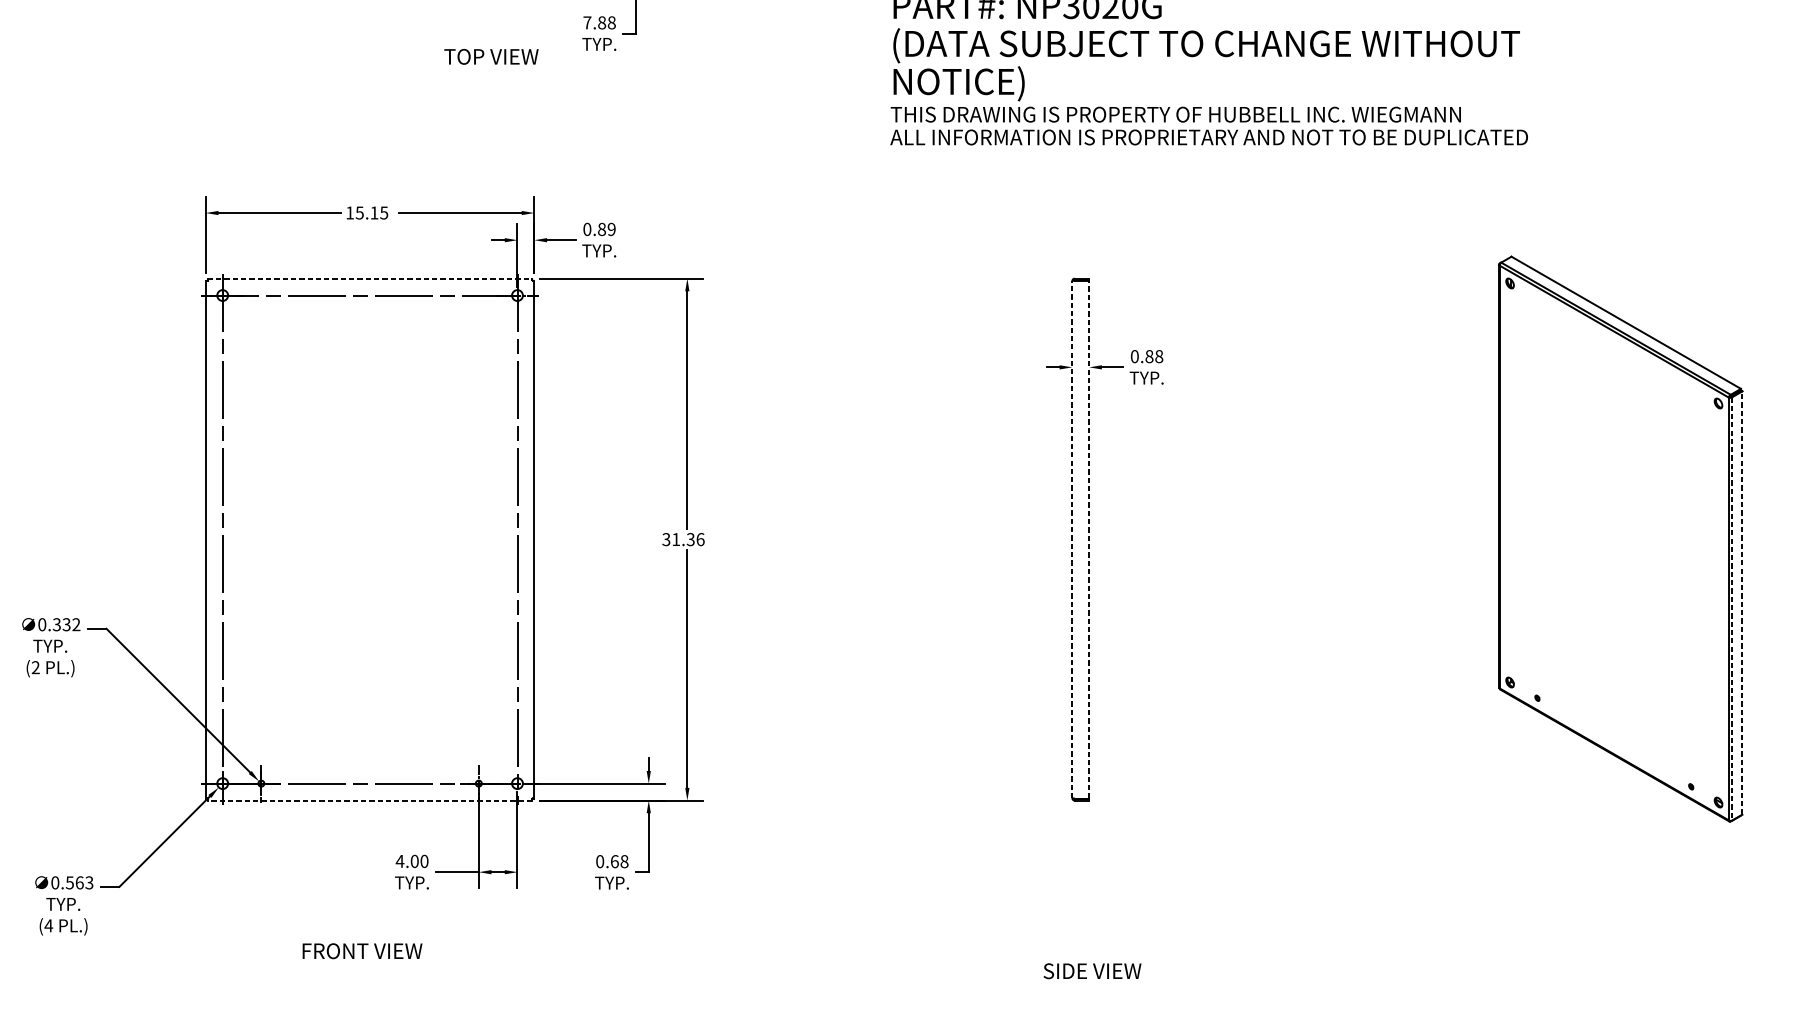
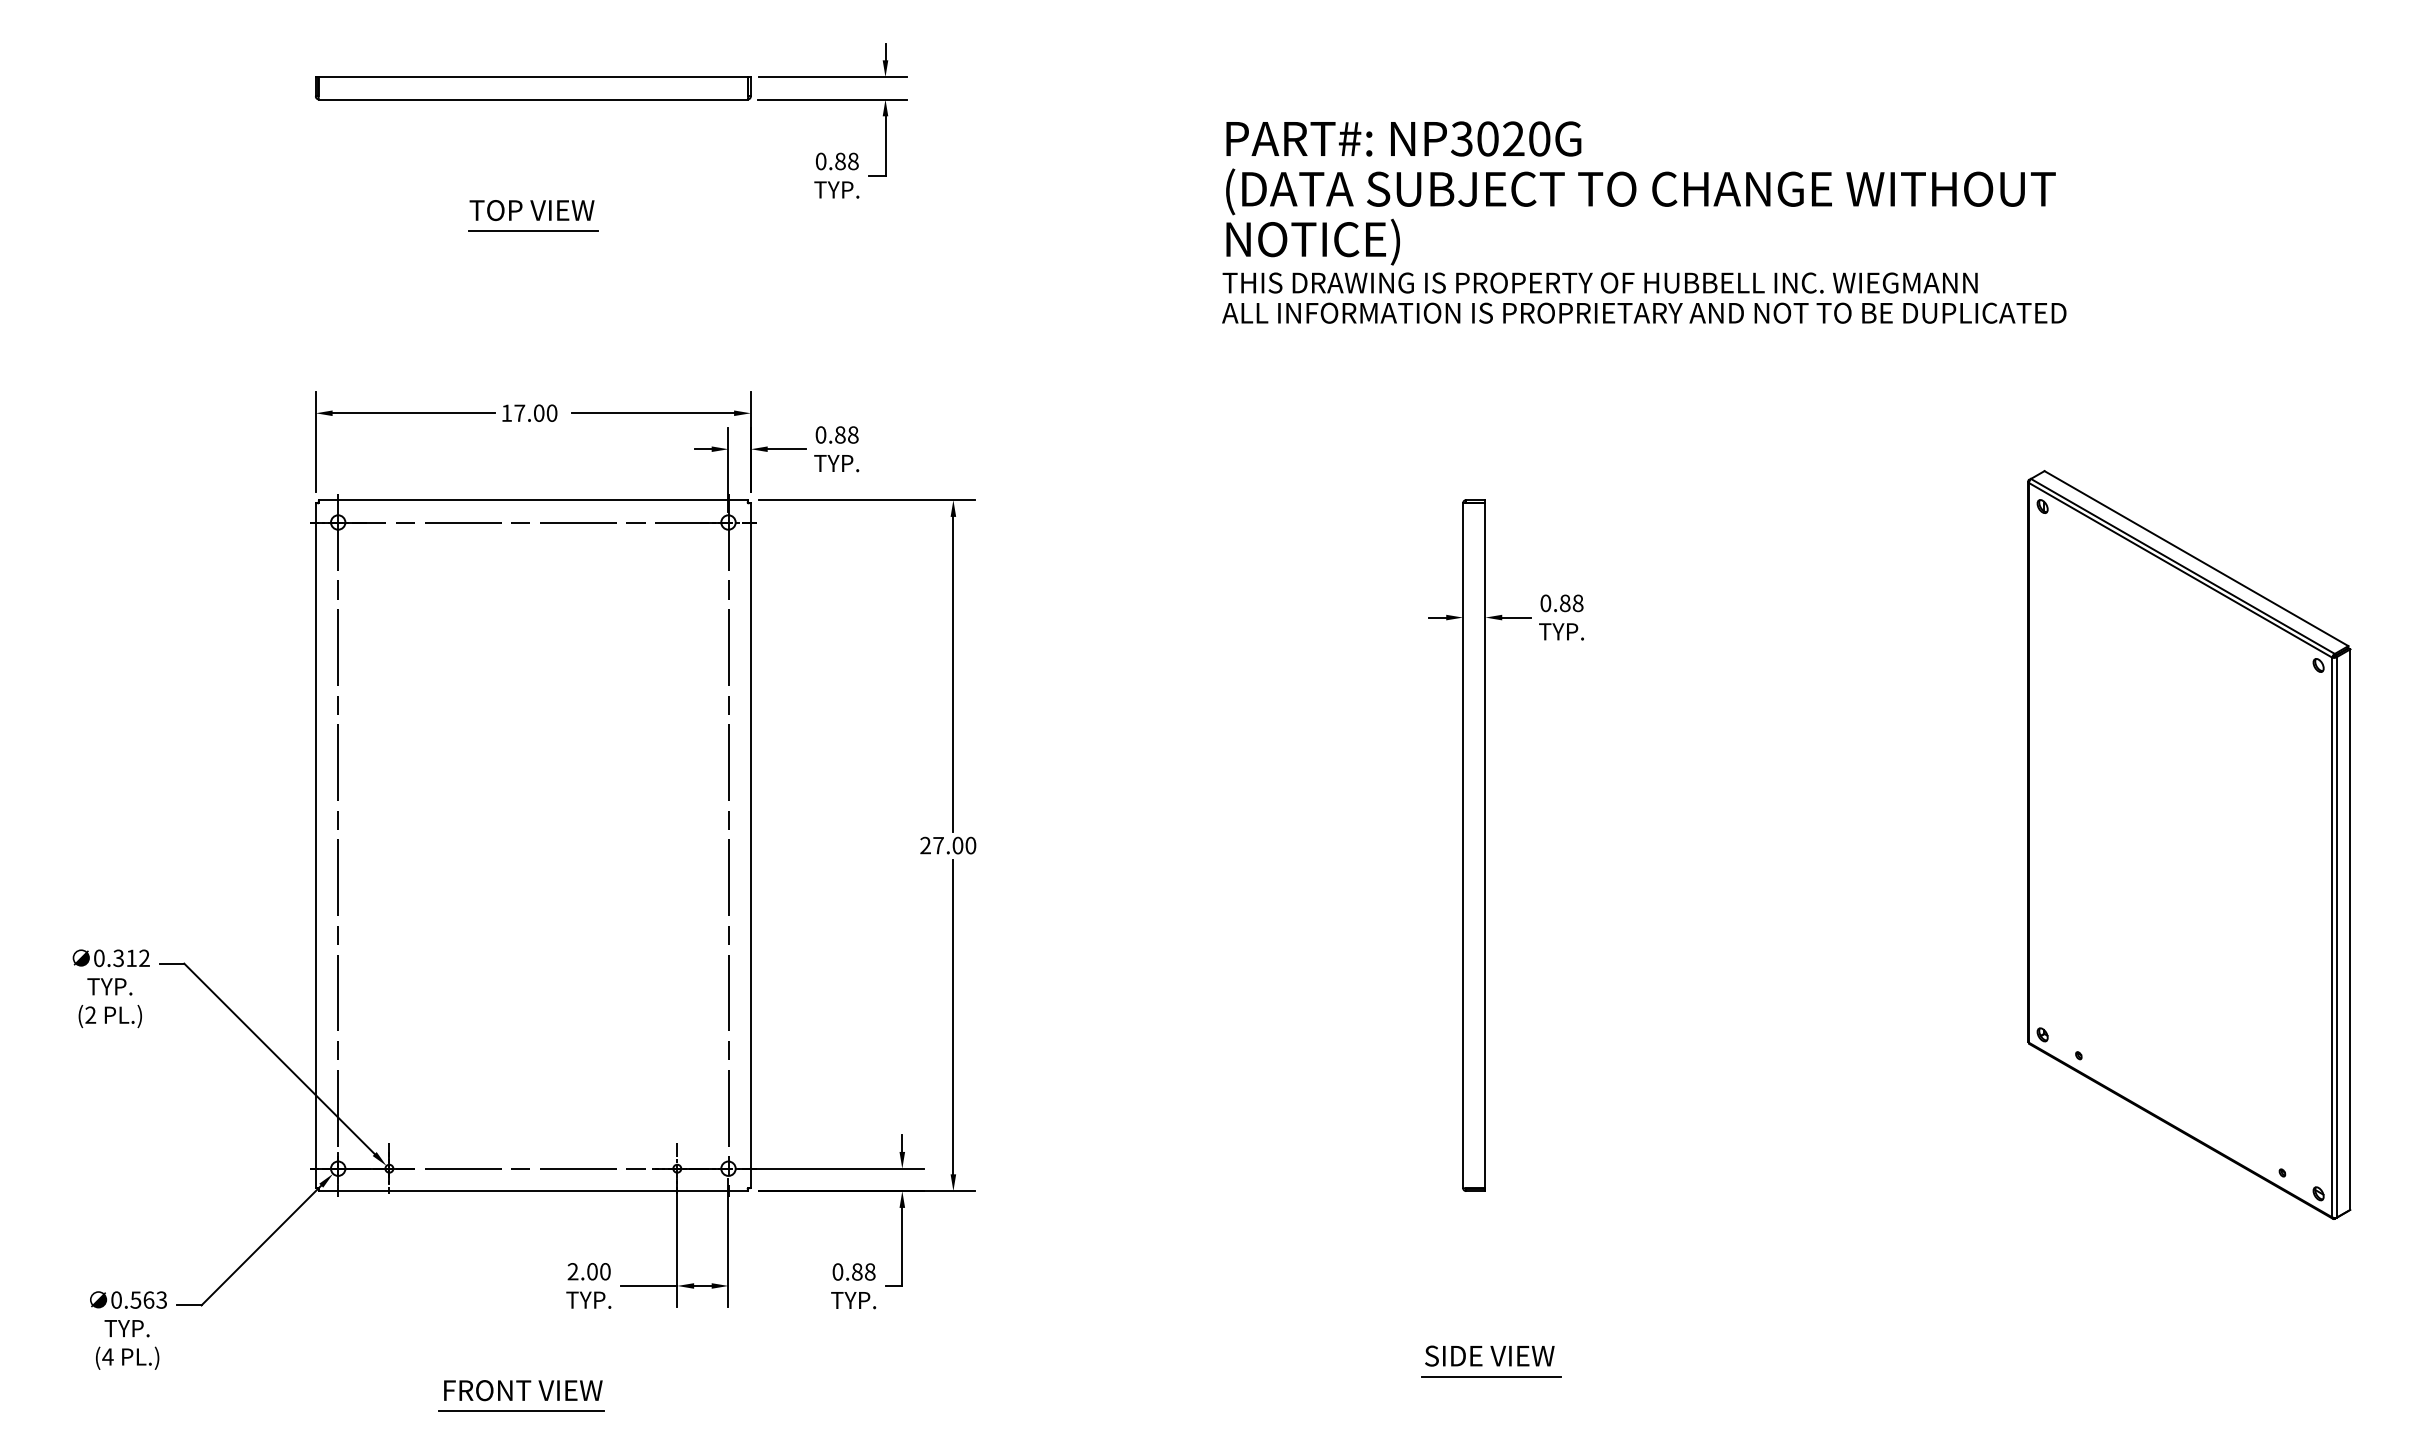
text: (586, 22) -> (820, 161), 7.88 -> 0.88
text: (491, 56) -> (531, 210), moved
line: (369, 75) -> (532, 231), added
text: (371, 212) -> (535, 412), 15.15 -> 17.00
text: (611, 229) -> (853, 434), 0.89 -> 0.88
line: (370, 278) -> (533, 500), dashed -> solid
text: (683, 539) -> (948, 845), 31.36 -> 27.00
line: (1072, 539) -> (1463, 845), dashed -> solid
line: (1089, 539) -> (1485, 845), dashed -> solid
line: (1742, 602) -> (2350, 929), dashed -> solid
line: (1732, 608) -> (2336, 937), dashed -> solid
text: (66, 624) -> (131, 958), 0.332 -> 0.312
line: (370, 800) -> (533, 1191), dashed -> solid
text: (399, 861) -> (572, 1271), 4.00 -> 2.00
text: (614, 861) -> (857, 1271), 0.68 -> 0.88
line: (1093, 941) -> (1491, 1377), added
line: (361, 966) -> (521, 1411), added
text: (1092, 970) -> (1489, 1355), moved

